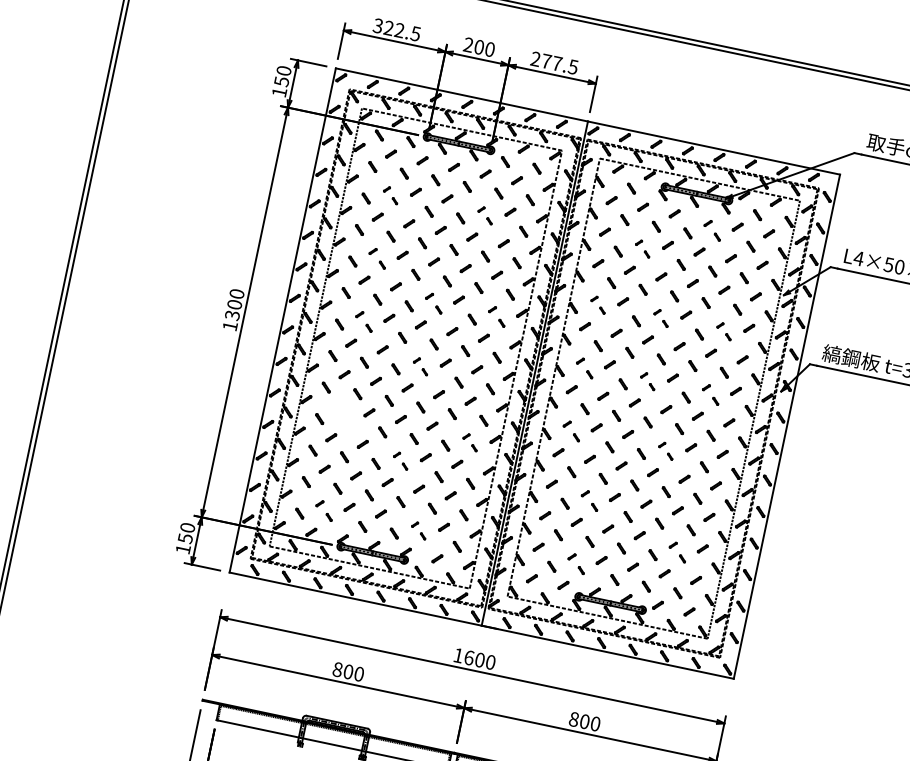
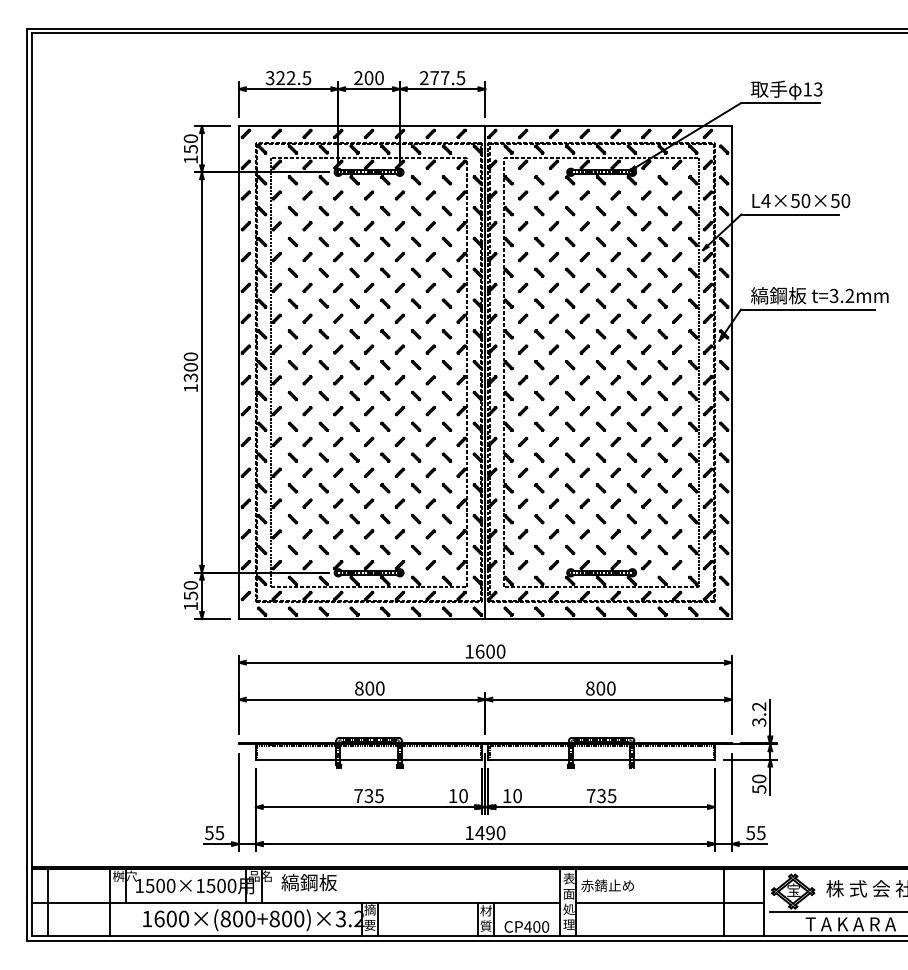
part: (391, 194) -> (315, 233), size x1.67
part: (484, 215) -> (407, 234), size x1.67
part: (712, 230) -> (623, 203), size x1.43
part: (642, 248) -> (561, 234), size x1.67
part: (377, 258) -> (315, 295), size x1.43
part: (434, 303) -> (377, 326), size x1.43
part: (598, 304) -> (531, 295), size x1.67
part: (496, 316) -> (438, 326), size x1.43
part: (661, 317) -> (592, 295), size x1.67
part: (364, 321) -> (315, 357), size x1.43
part: (724, 331) -> (654, 295), size x1.67
part: (421, 366) -> (377, 388), size x1.67
part: (585, 368) -> (531, 357), size x1.43
part: (647, 381) -> (592, 357), size x1.67
part: (711, 394) -> (654, 357), size x1.43
part: (344, 415) -> (315, 449), added
part: (572, 430) -> (531, 418), size x1.43
part: (470, 442) -> (438, 449), size x1.67
part: (666, 450) -> (623, 418), size x1.67
part: (401, 460) -> (377, 480), size x1.67
part: (589, 500) -> (561, 480), size x1.43
part: (324, 510) -> (315, 542), size x1.43
part: (418, 530) -> (407, 542), size x1.67
part: (677, 552) -> (654, 511), size x1.43
part: (576, 563) -> (561, 542), size x1.43

